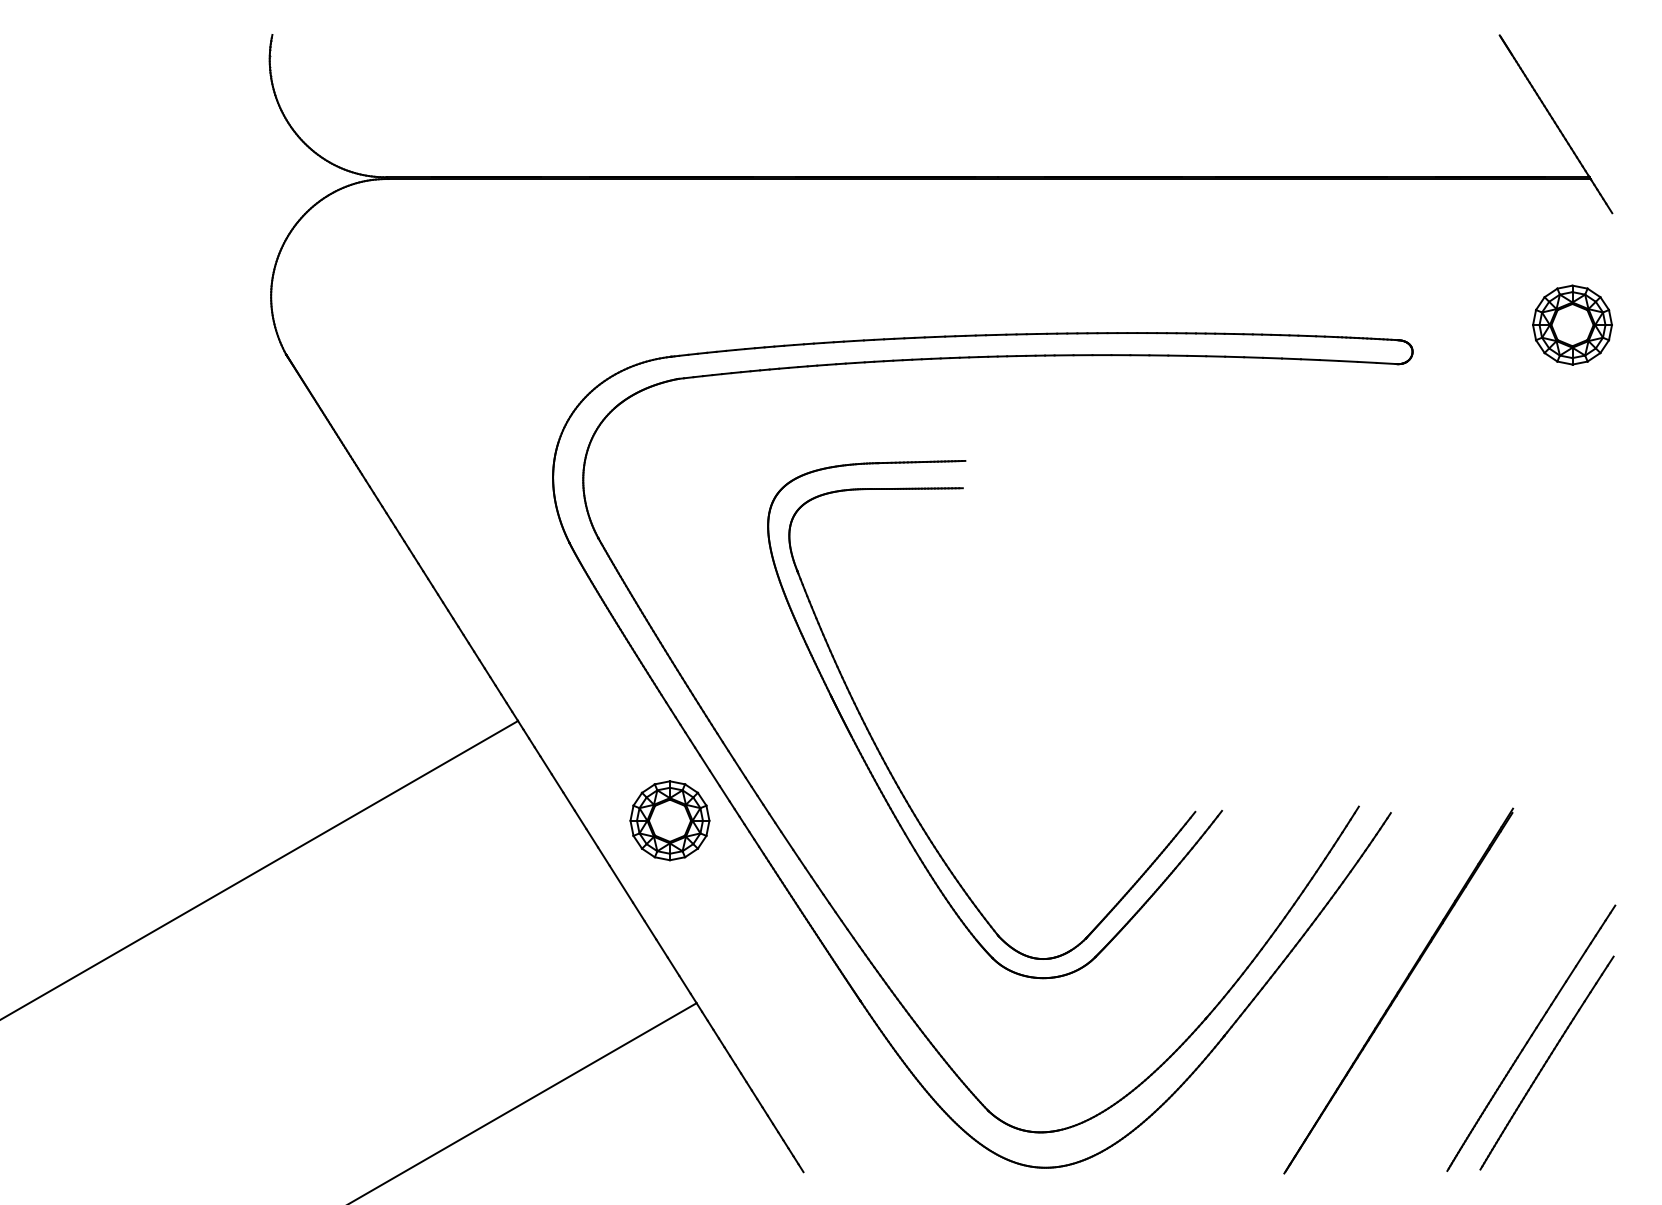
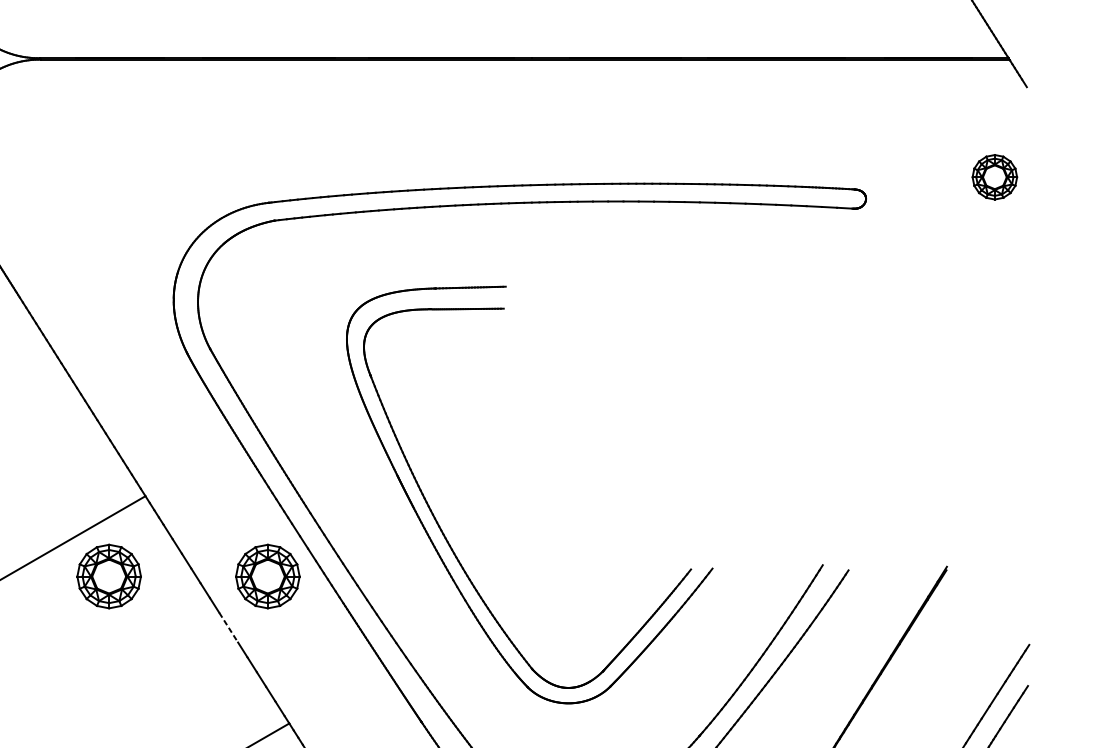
part: (1572, 324) -> (994, 176), size x0.7
part: (472, 820) -> (108, 576), added
line: (621, 884) -> (228, 627), solid -> dashed

